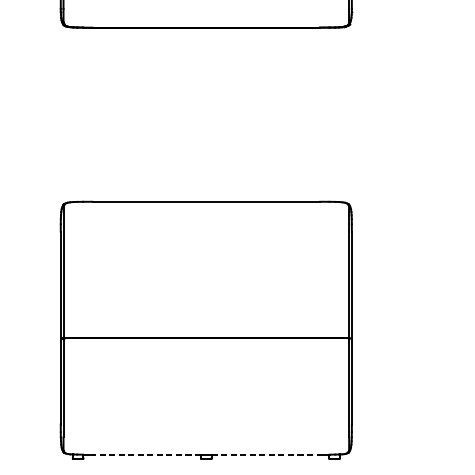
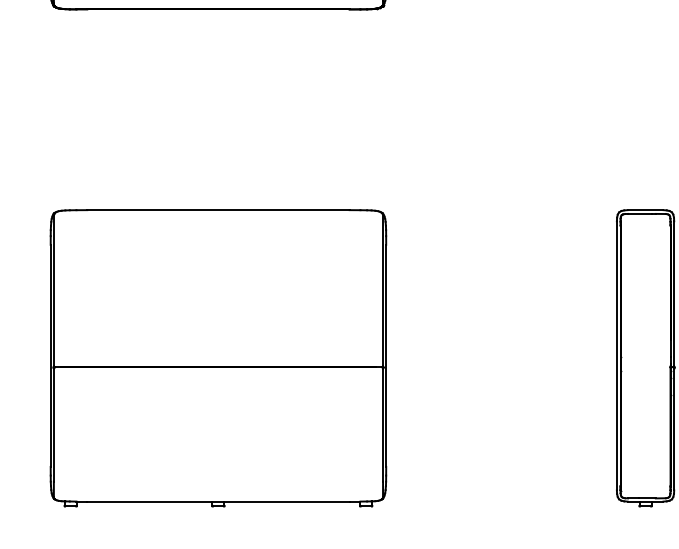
line: (146, 454) -> (149, 501), dashed -> solid
line: (266, 454) -> (287, 501), dashed -> solid

